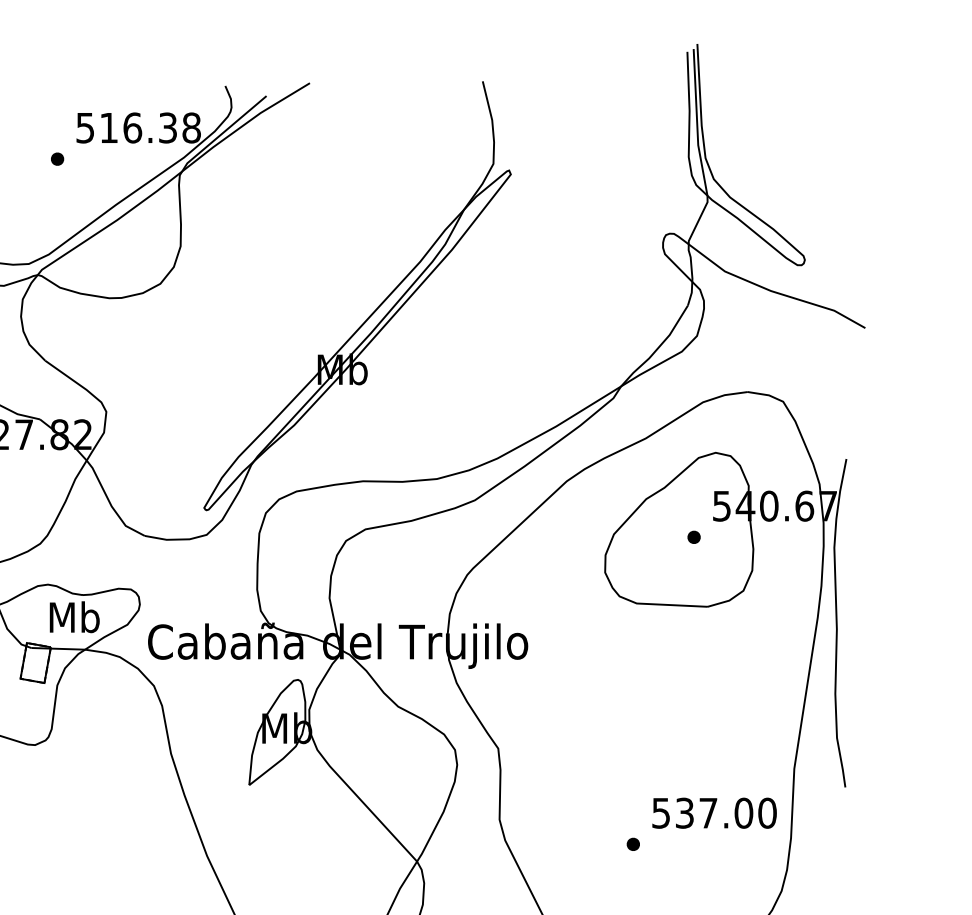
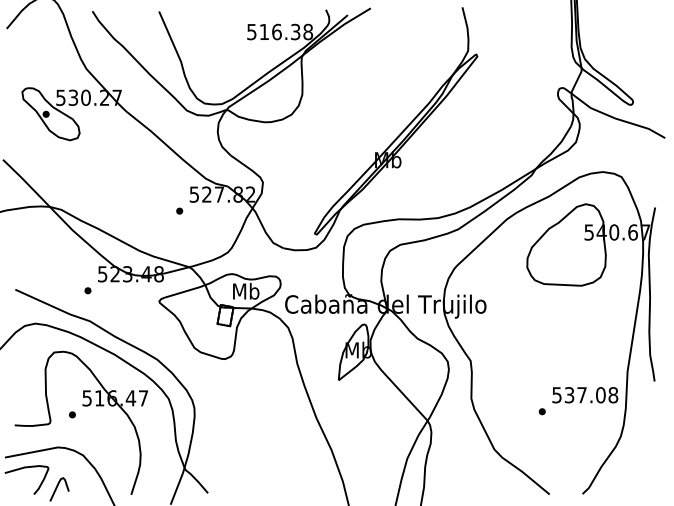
part: (56, 159) -> (236, 48), removed
part: (694, 536) -> (574, 248), removed
text: (767, 813) -> (613, 395), 537.00 -> 537.08

